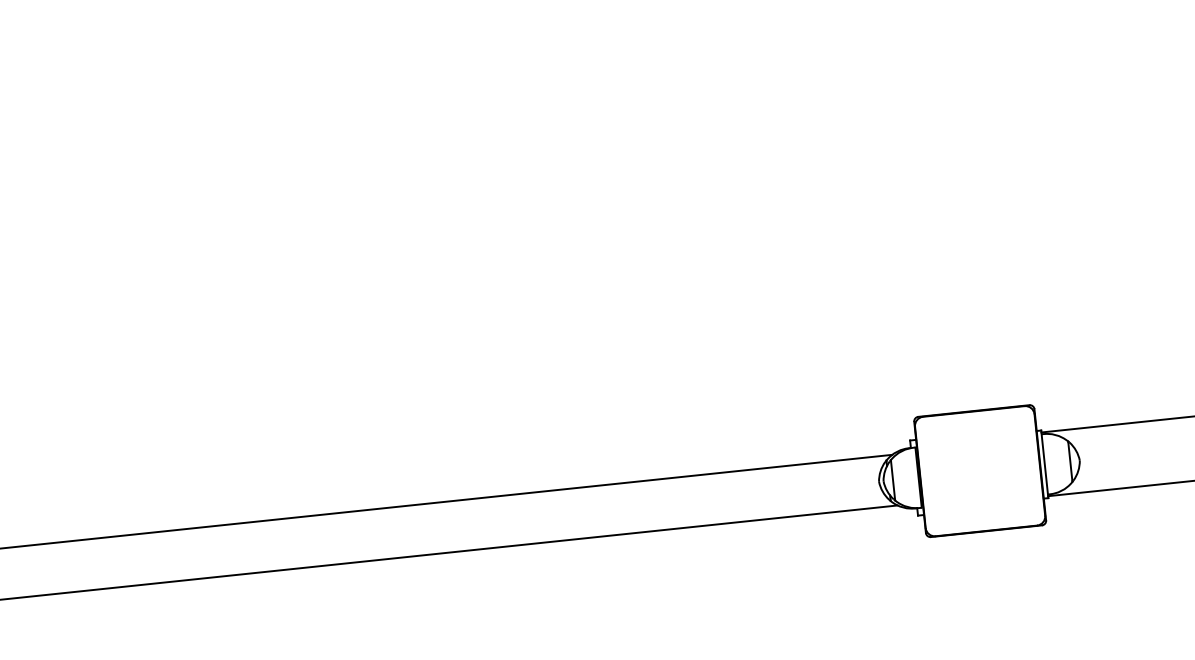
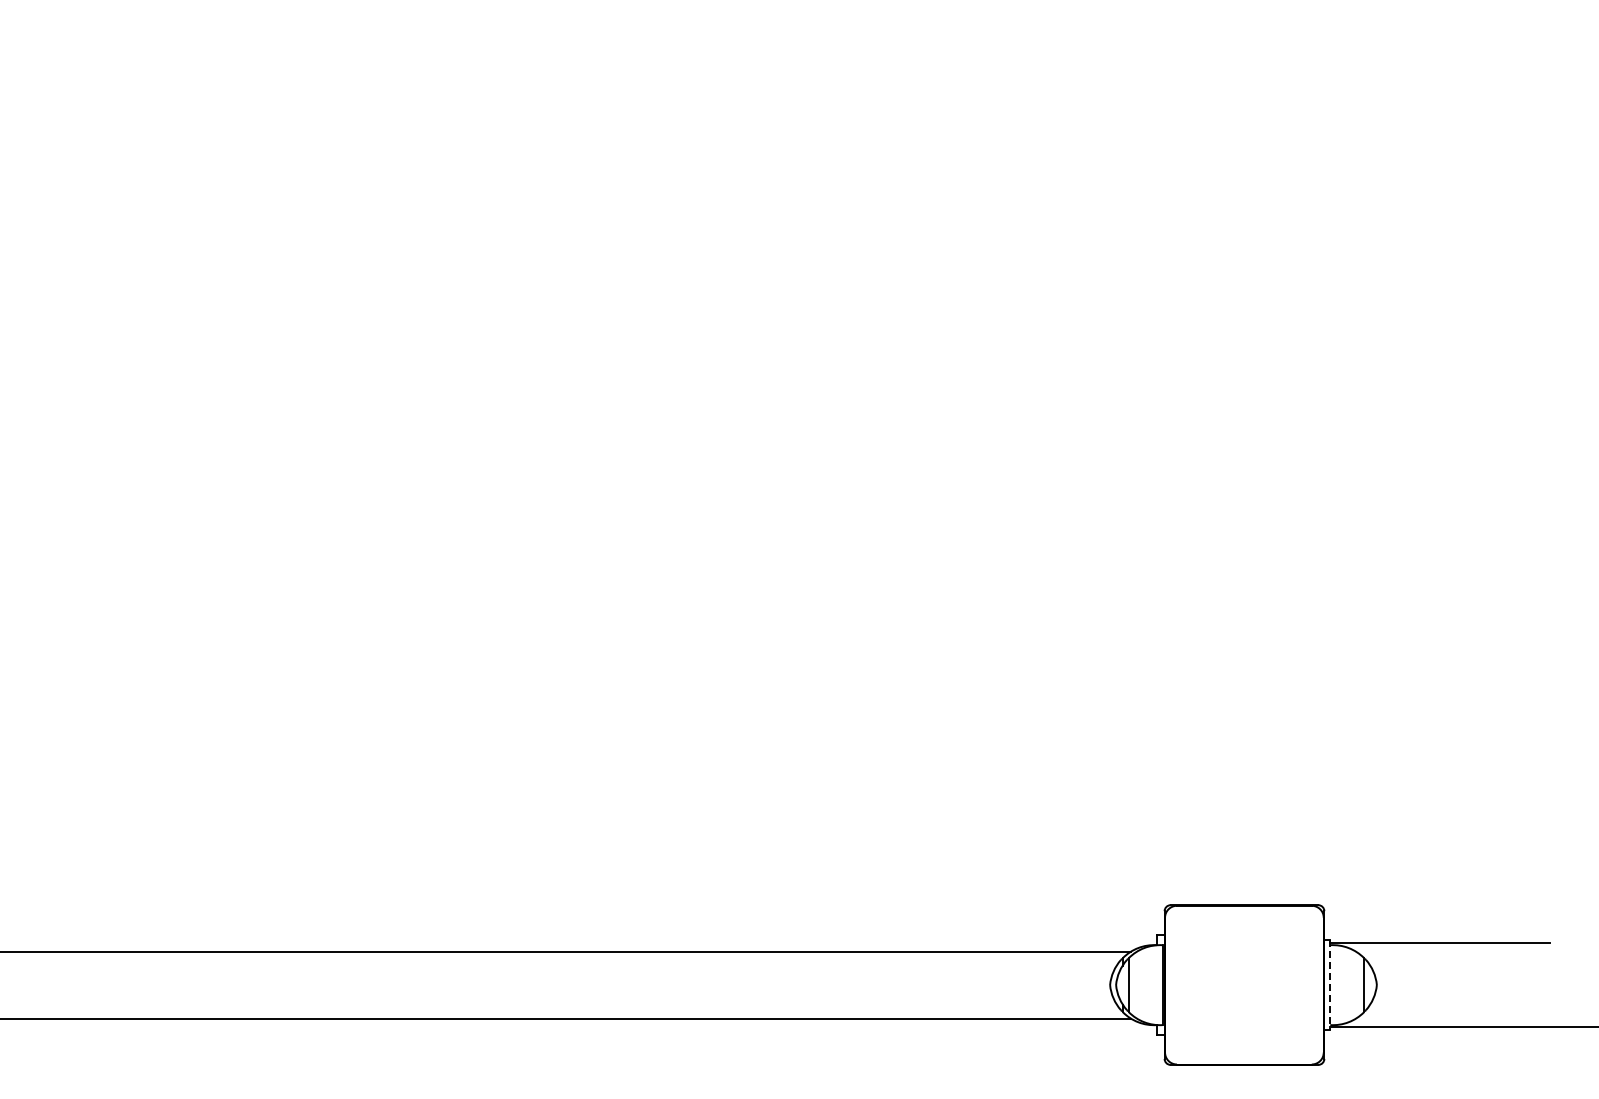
line: (1044, 464) -> (1330, 985), solid -> dashed

